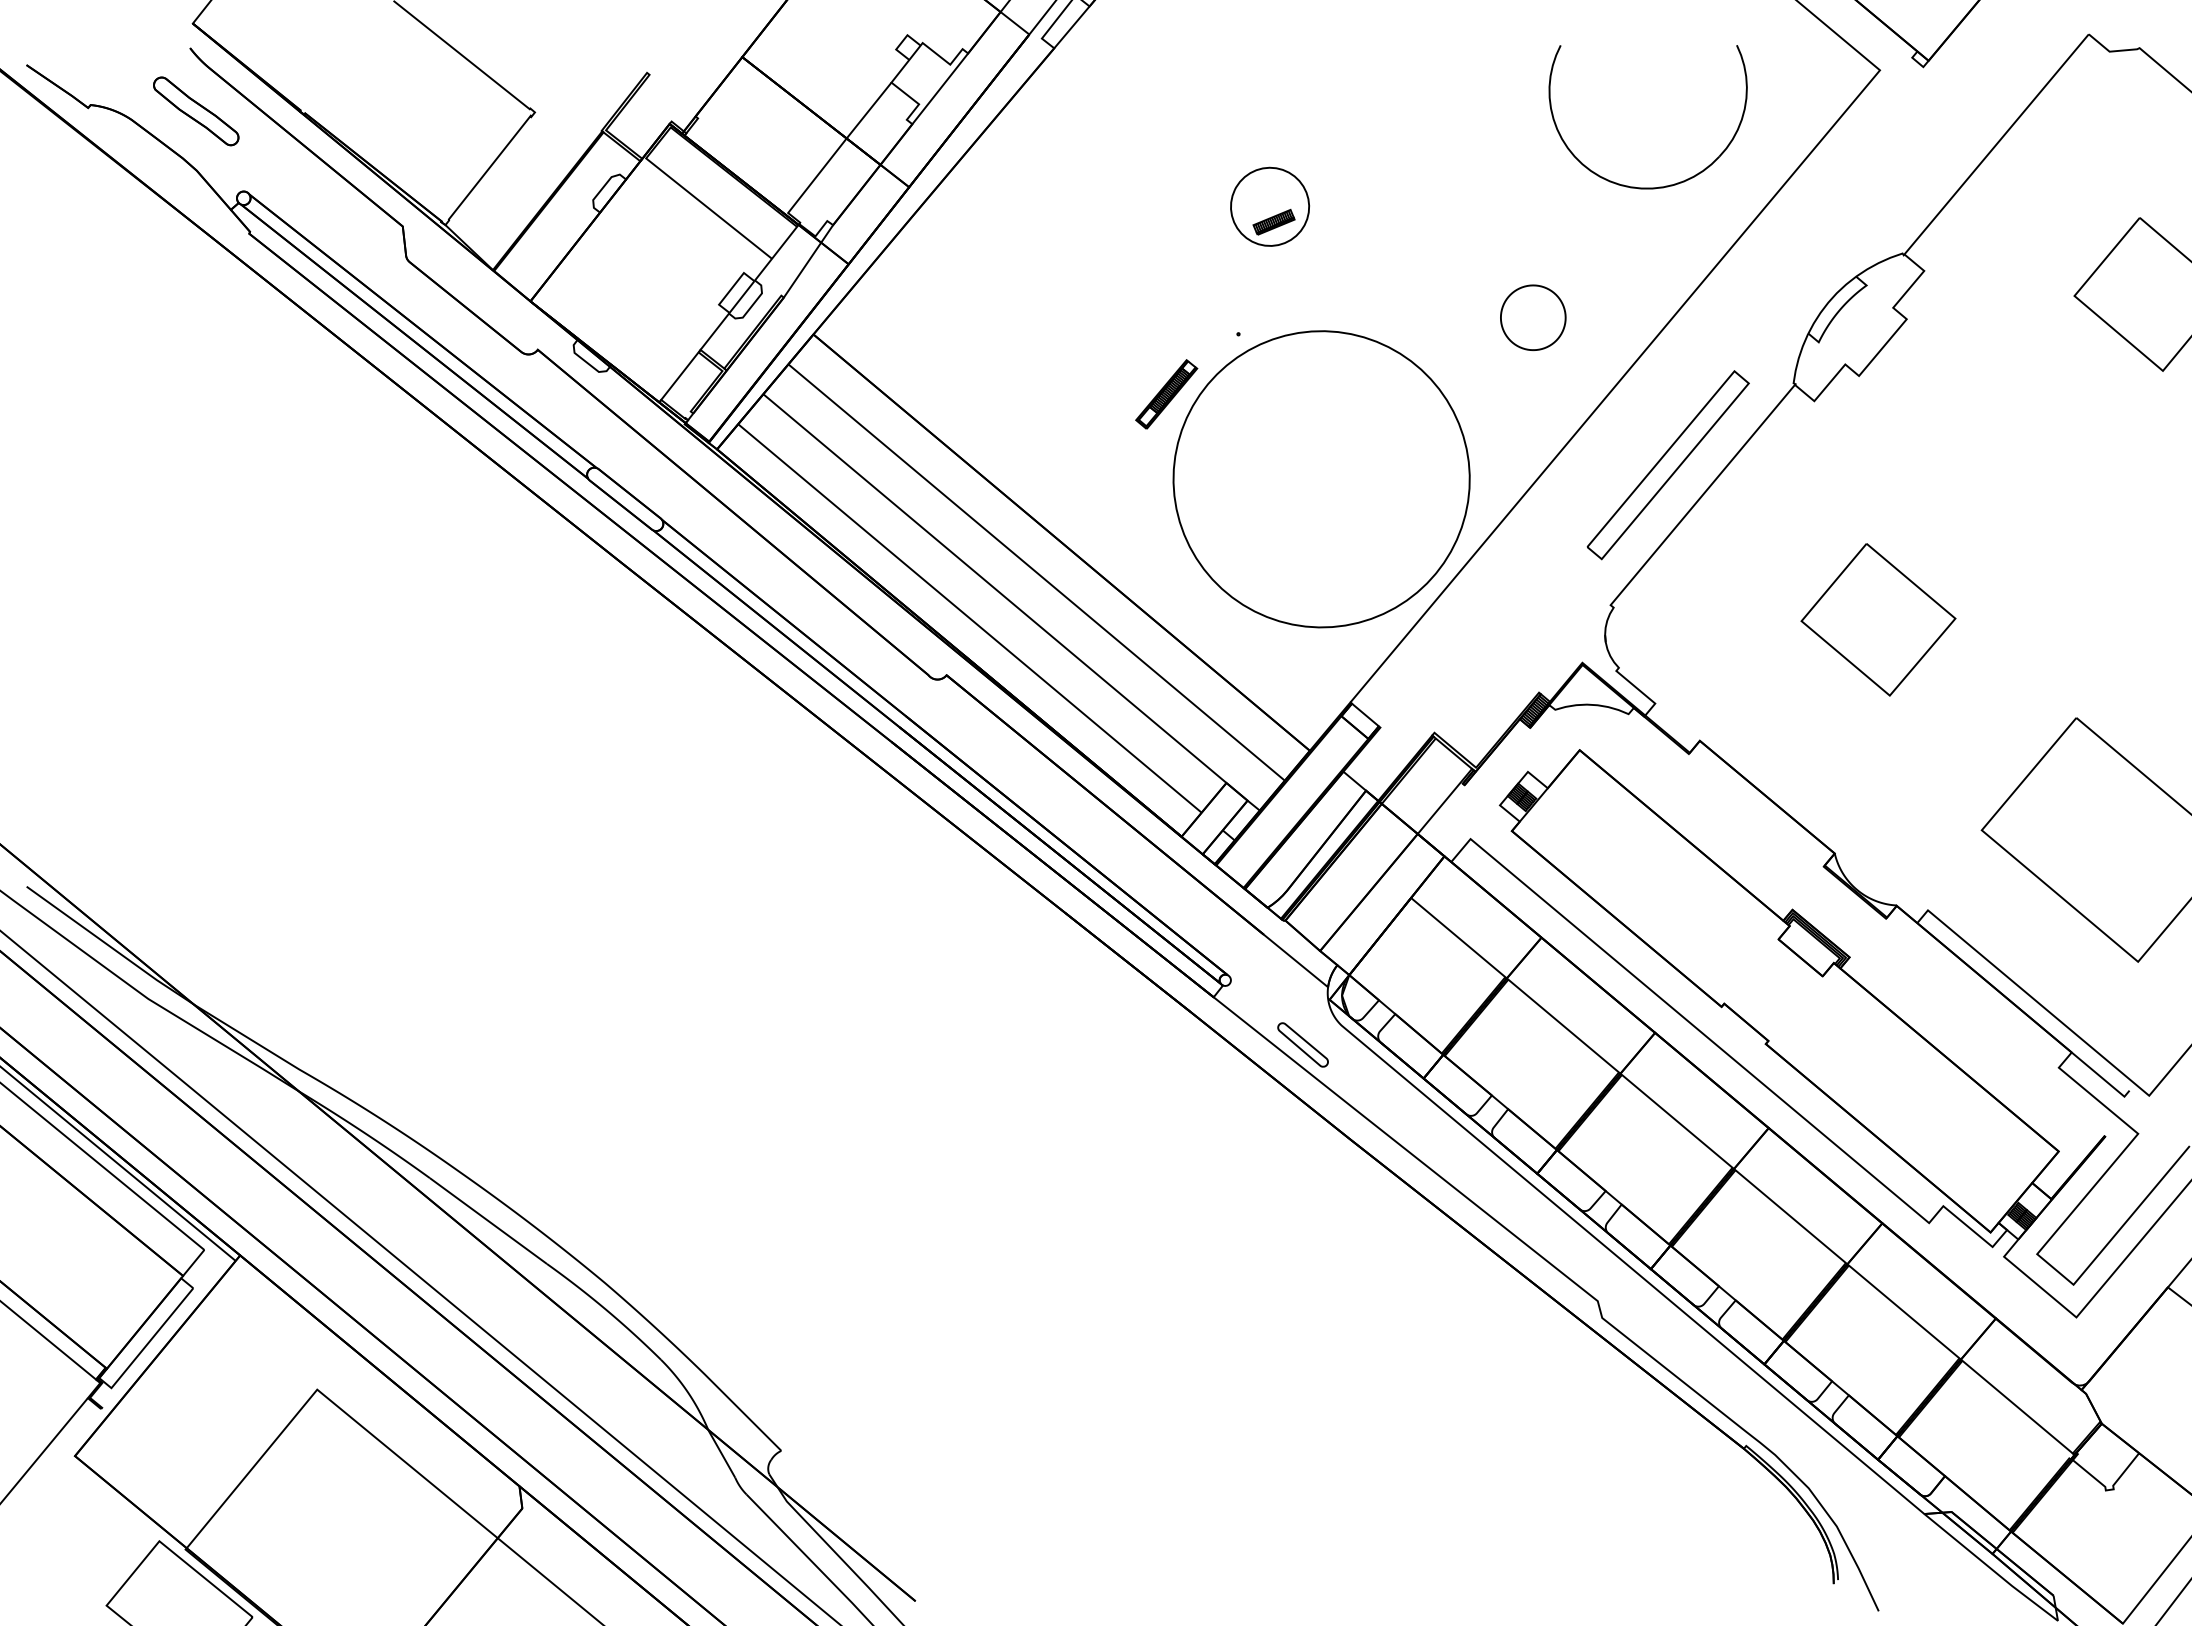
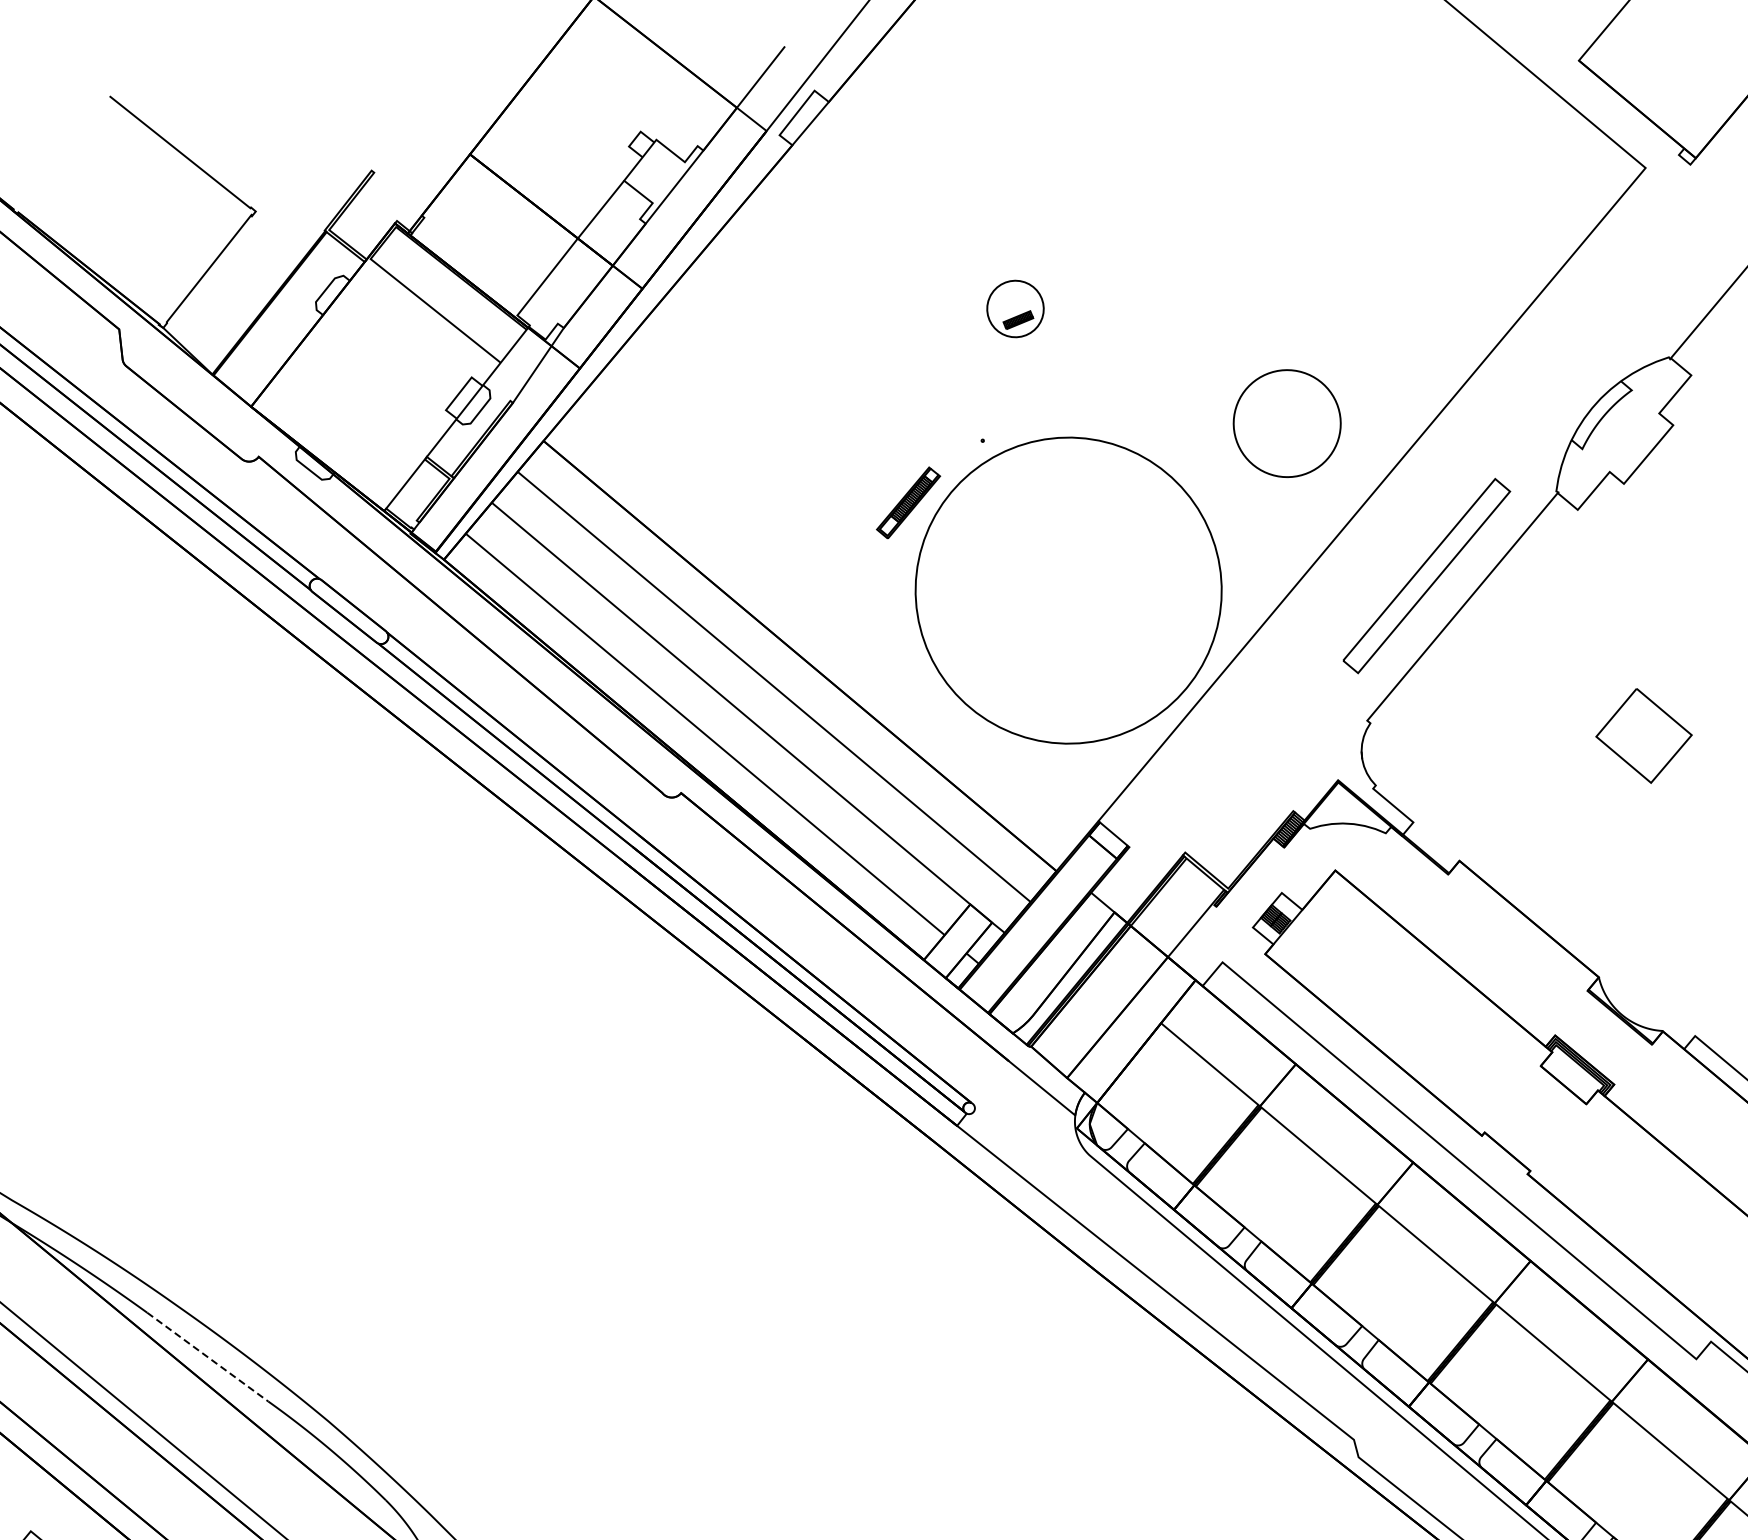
part: (1647, 187) -> (1405, 289), removed
part: (1270, 206) -> (1015, 308), size x0.7
part: (1533, 317) -> (1287, 423), size x1.6
part: (1878, 619) -> (1644, 735), size x0.6
part: (1302, 1044) -> (1048, 1174), removed
line: (488, 1221) -> (207, 1357), solid -> dashed

